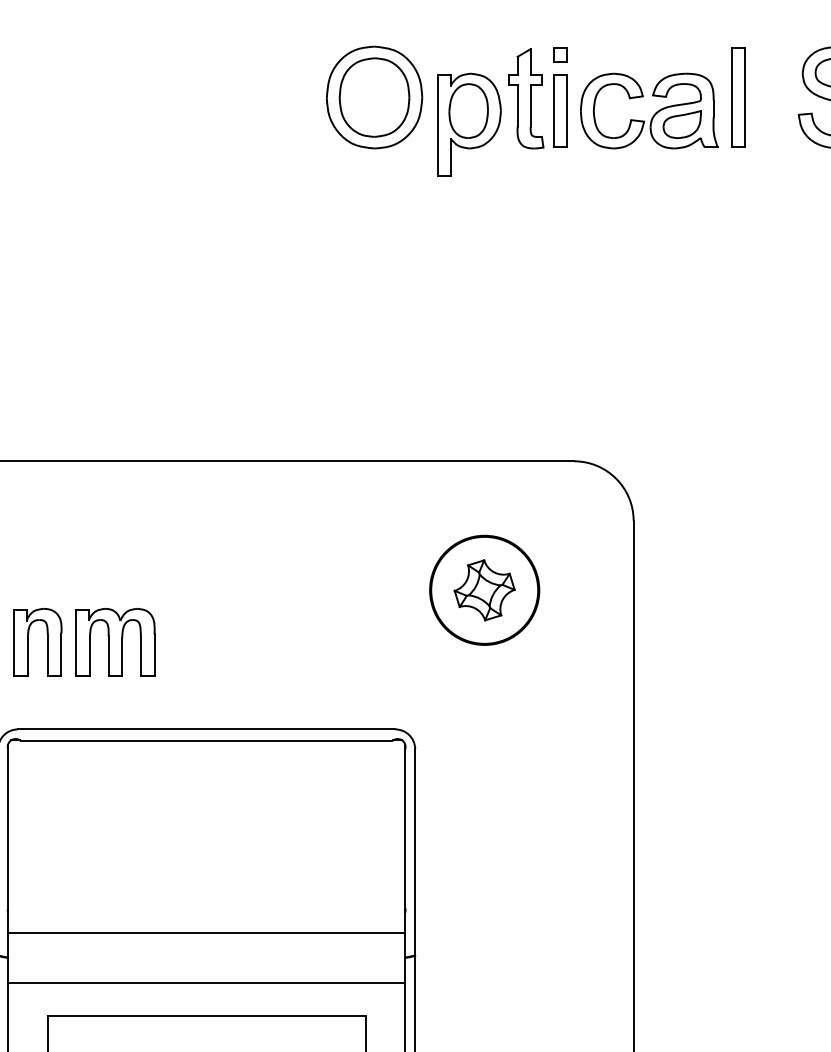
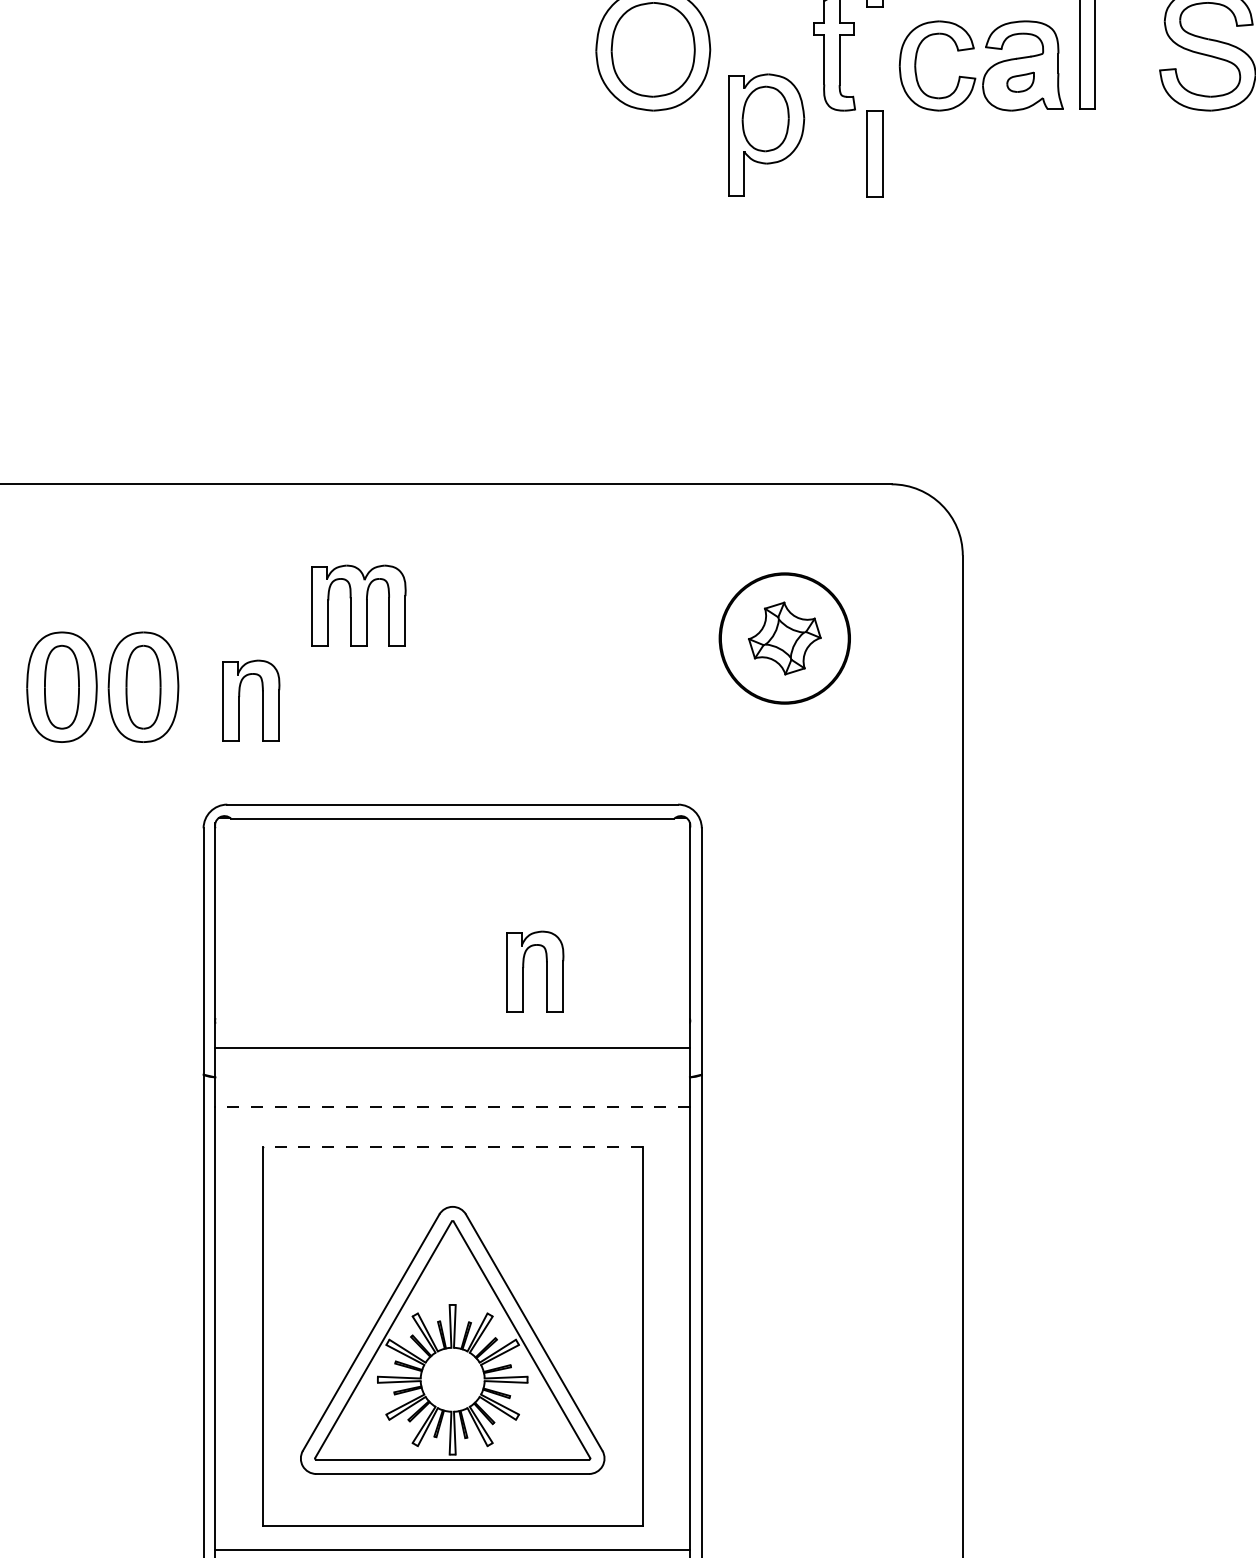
part: (559, 110) -> (874, 153), moved
part: (469, 124) -> (766, 134), moved
part: (681, 124) -> (1020, 82), size x0.6
part: (115, 642) -> (358, 605), moved
part: (285, 869) -> (546, 971), added
line: (206, 982) -> (452, 1107), solid -> dashed
line: (206, 1015) -> (452, 1146), solid -> dashed

